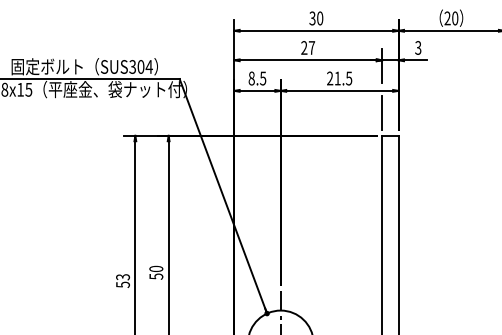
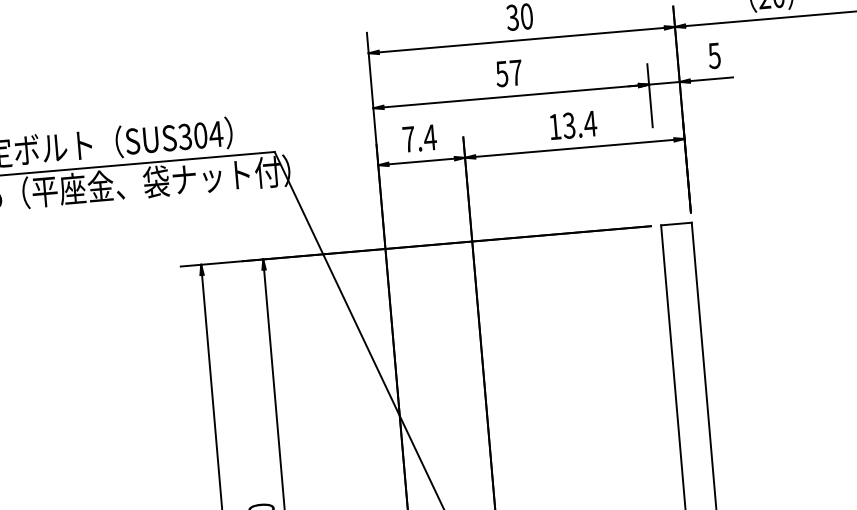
text: (304, 47) -> (502, 73), 27 -> 57
text: (418, 47) -> (714, 54), 3 -> 5
text: (257, 78) -> (419, 138), 8.5 -> 7.4
text: (339, 78) -> (572, 125), 21.5 -> 13.4
line: (382, 112) -> (658, 181), removed

